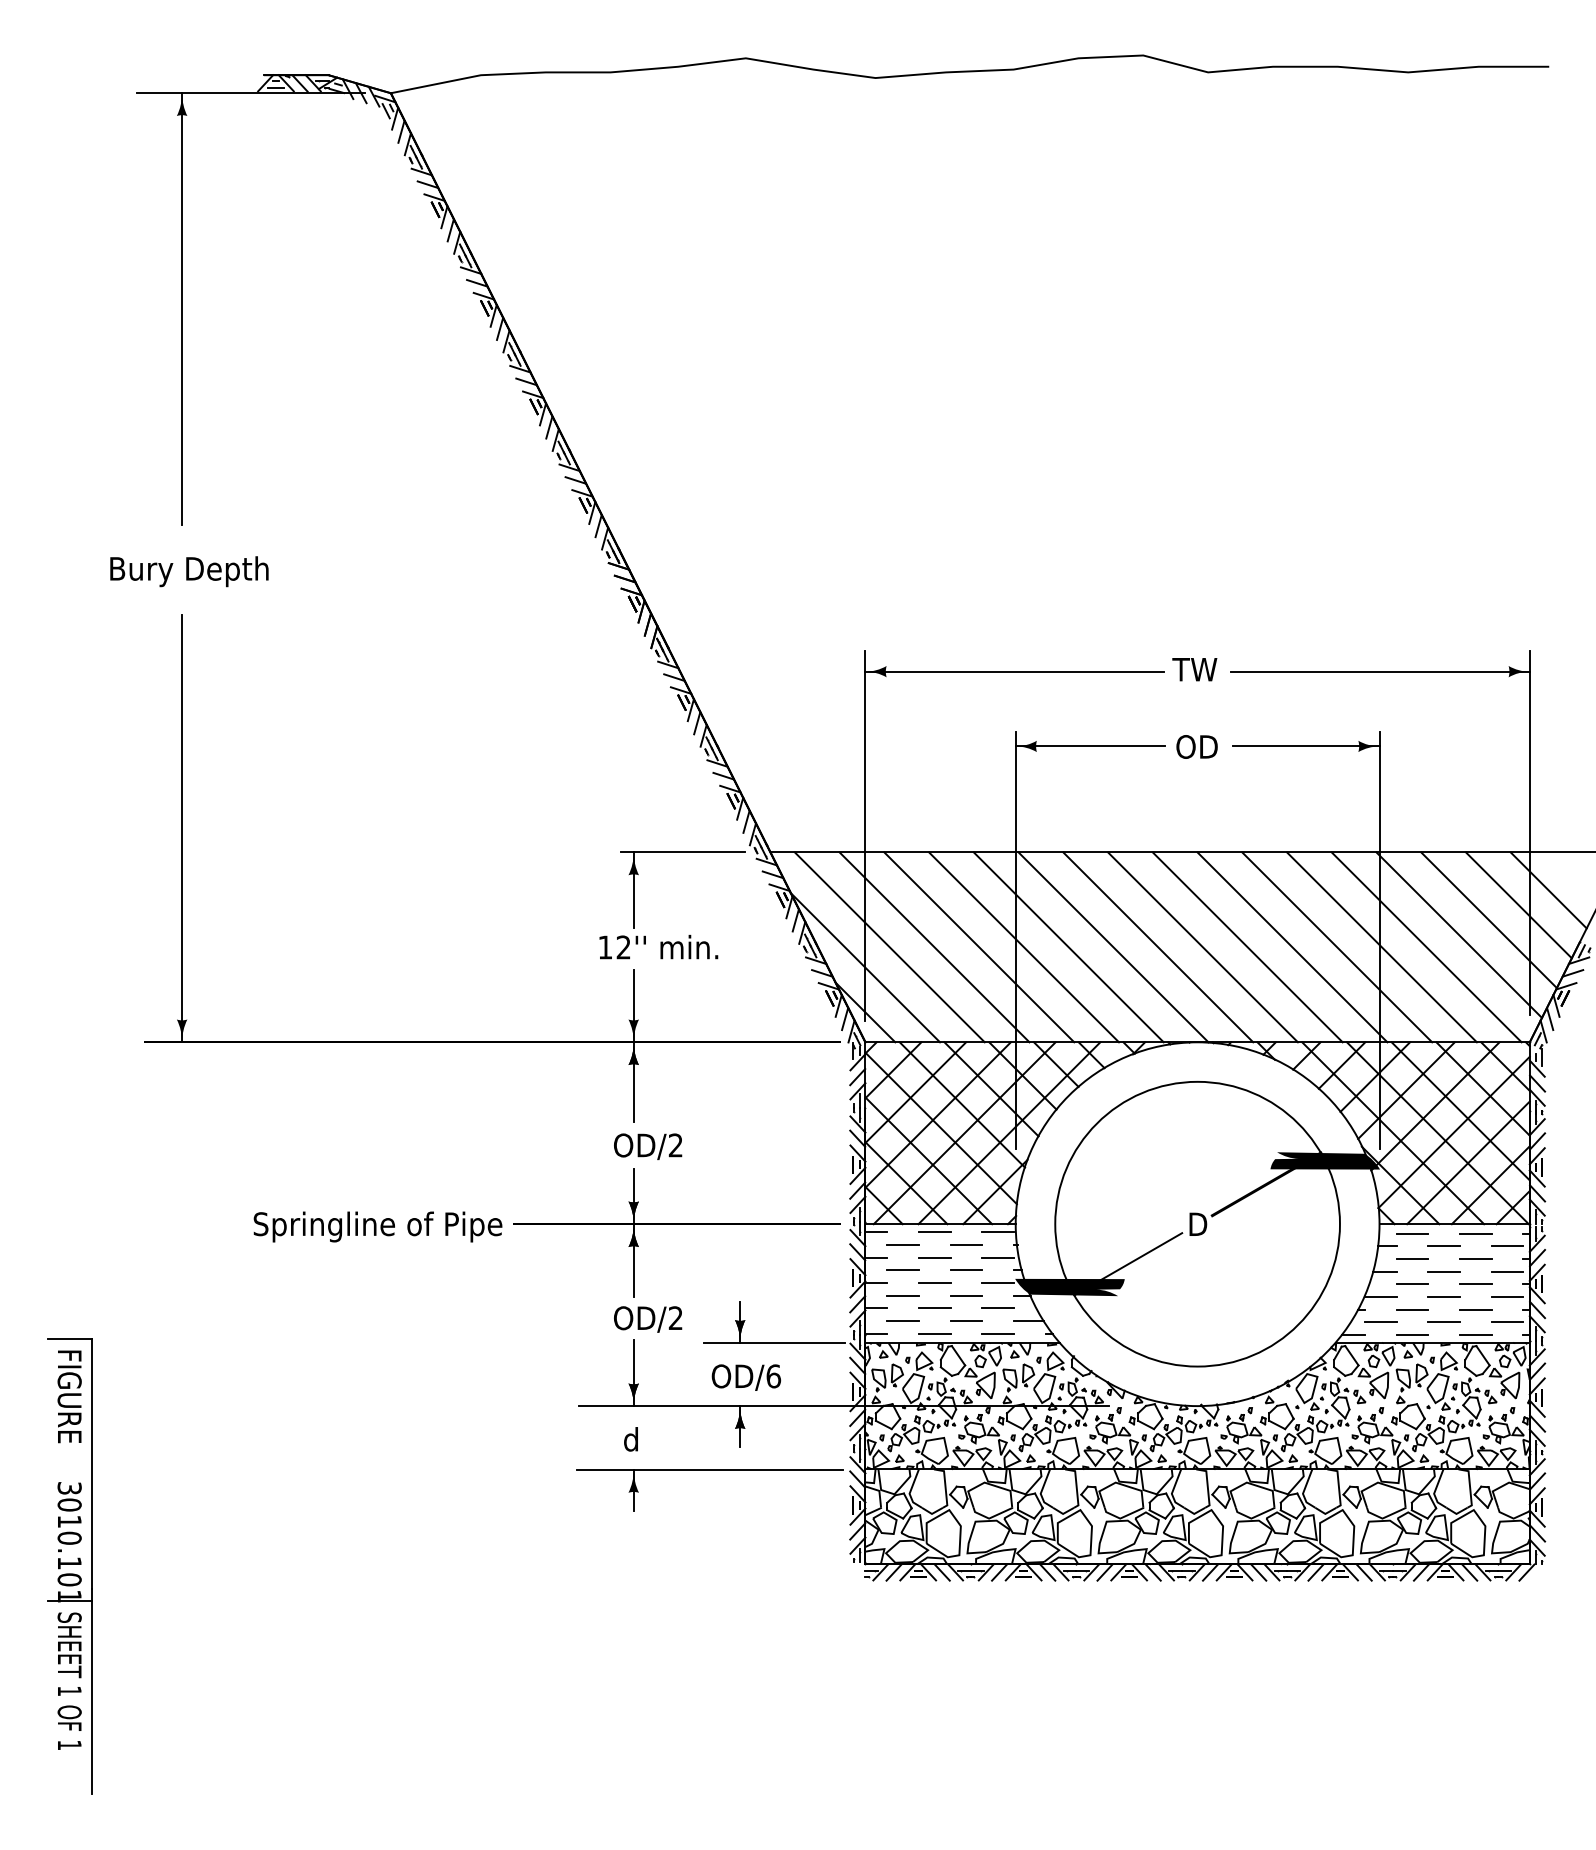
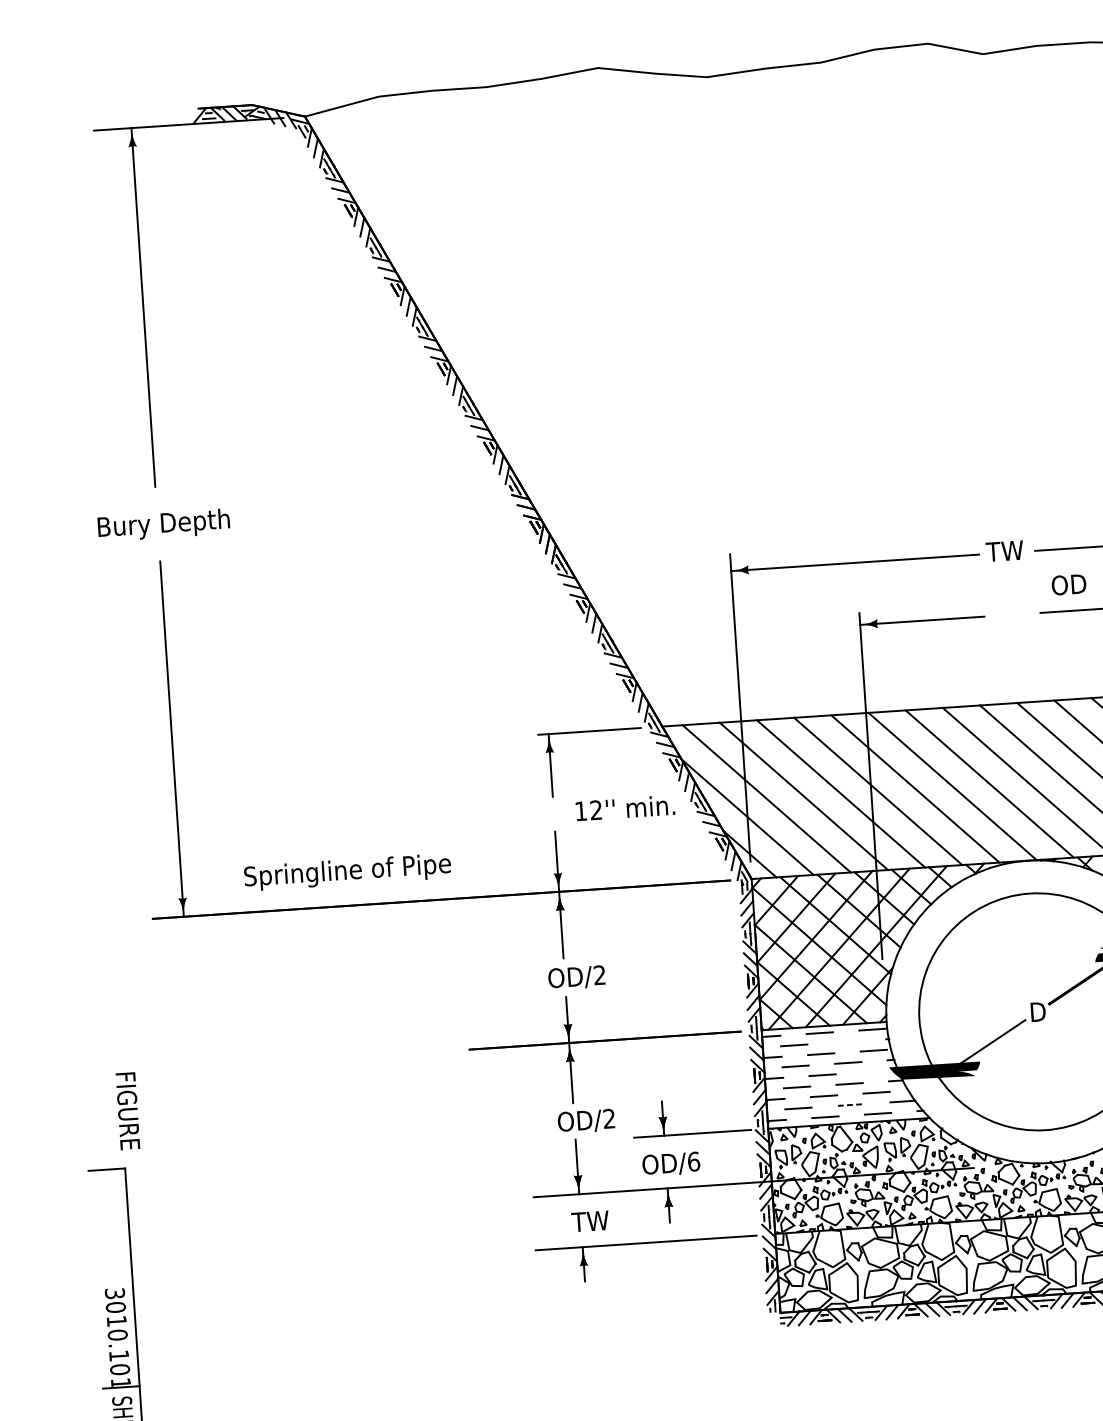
text: (1196, 746) -> (1068, 584), moved
text: (658, 946) -> (625, 807), moved
text: (377, 1226) -> (347, 871), moved
line: (966, 1244) -> (846, 1041), removed
line: (997, 1282) -> (874, 1071), removed
line: (966, 1320) -> (851, 1104), solid -> dashed
text: (69, 1396) -> (127, 1110), moved
text: (644, 1439) -> (590, 1221), d -> TW

